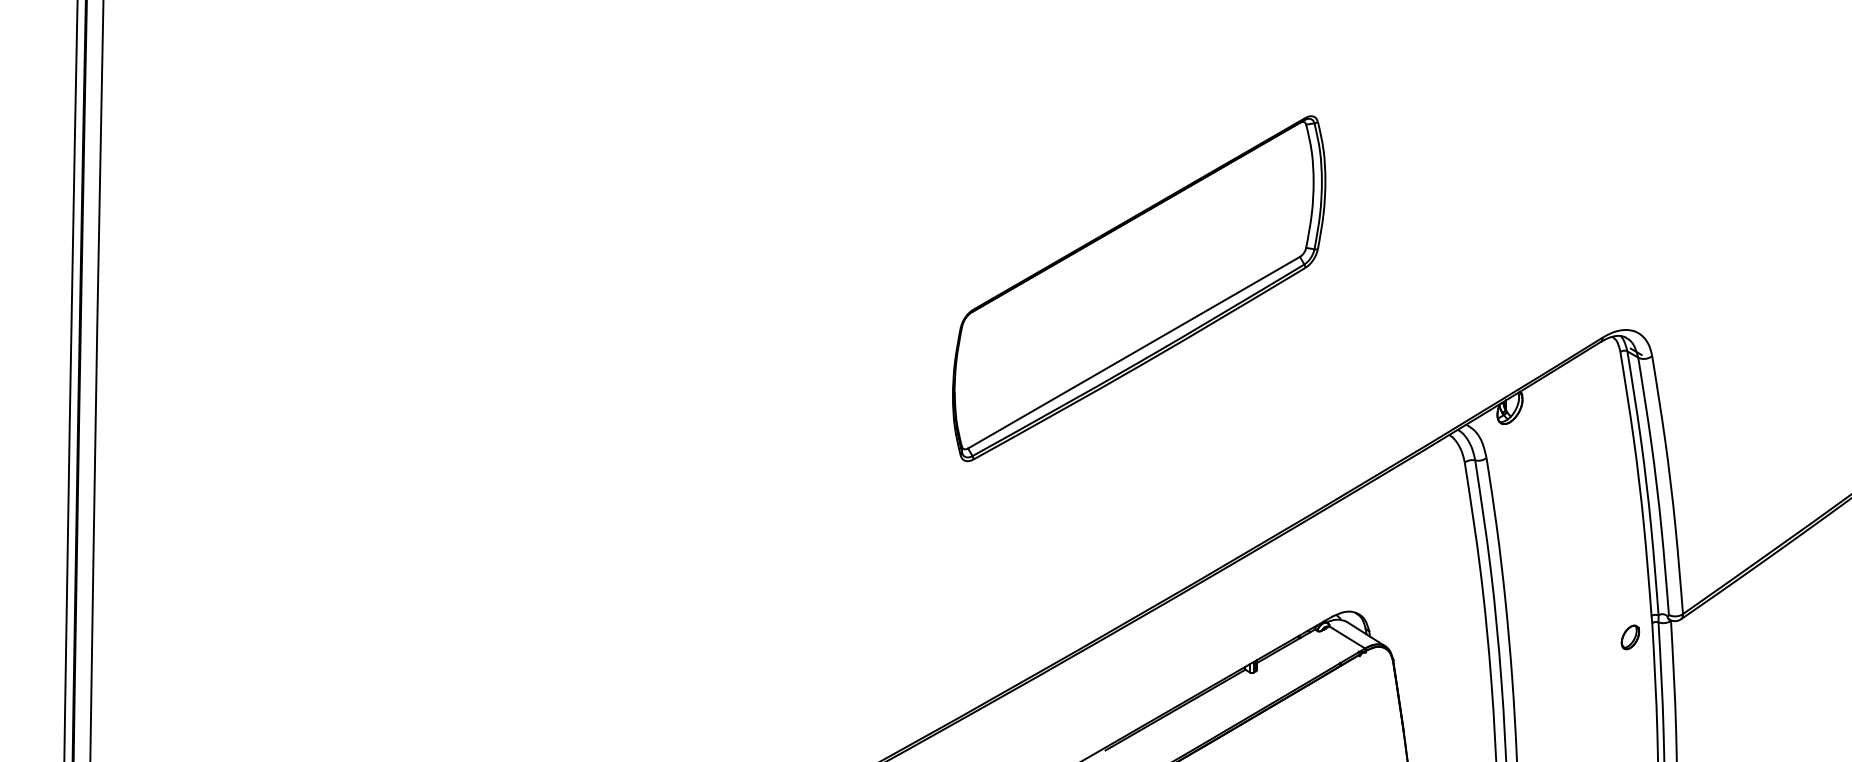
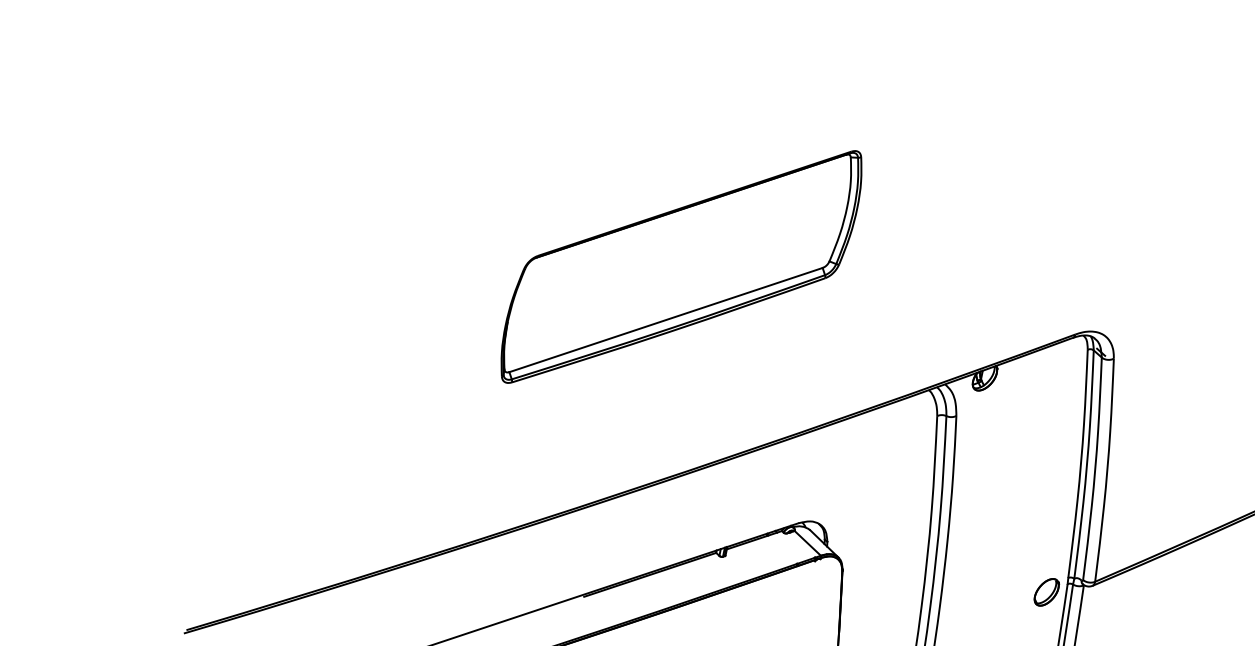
part: (1139, 288) -> (681, 266), moved
part: (1630, 637) -> (1046, 592), size x1.43

